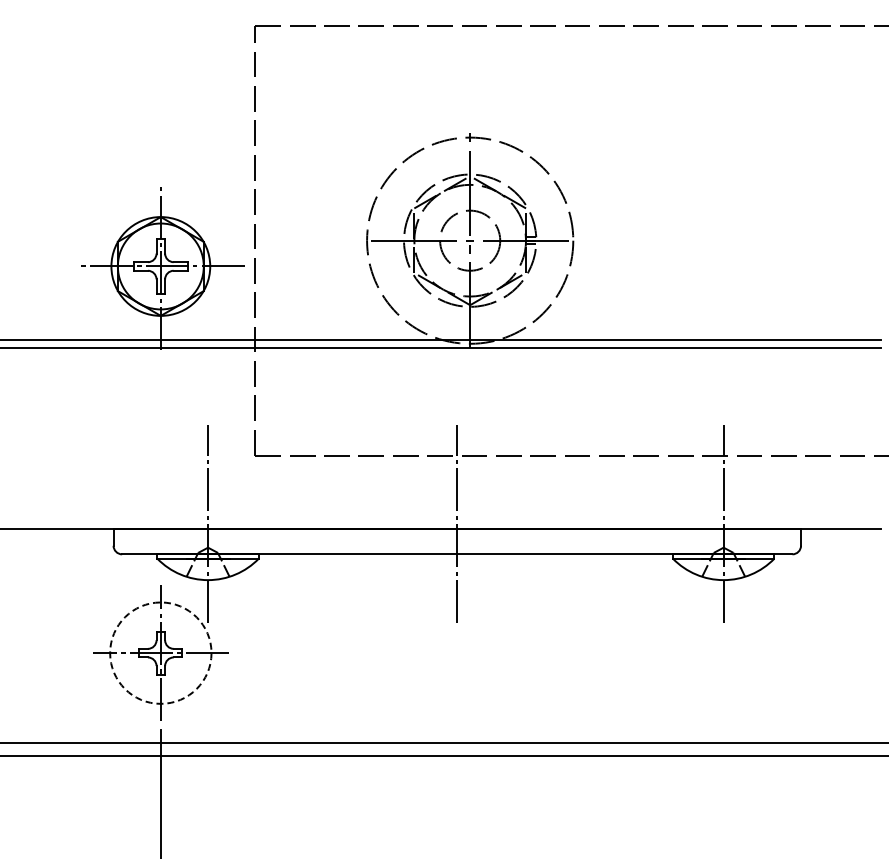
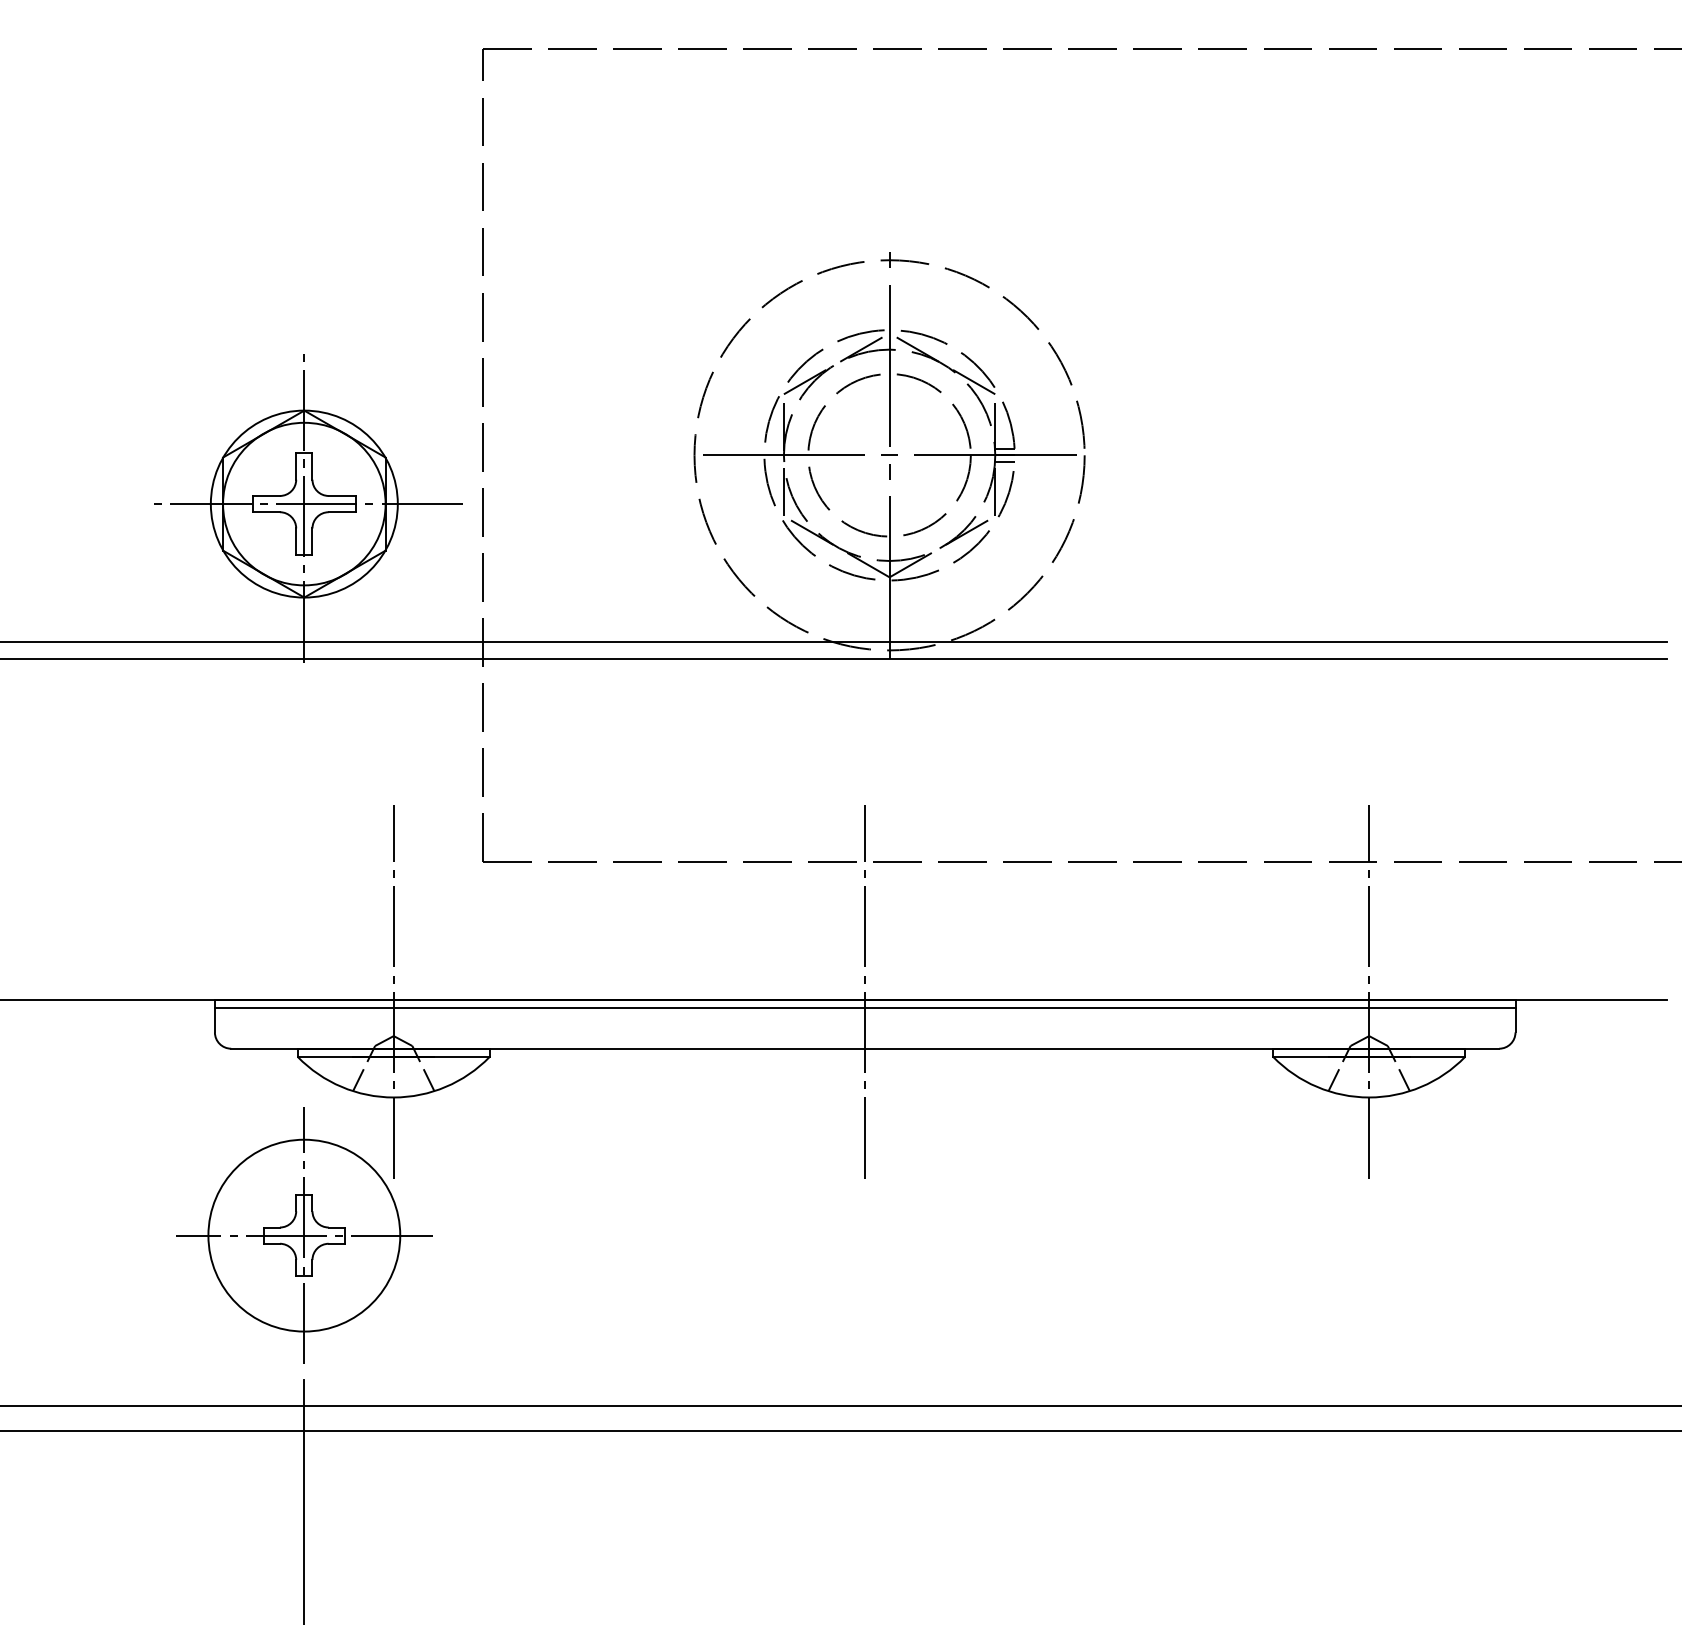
circle: (470, 240) -> (890, 454), size x1.43
line: (457, 532) -> (865, 1007), added
circle: (160, 652) -> (303, 1234), dashed -> solid

